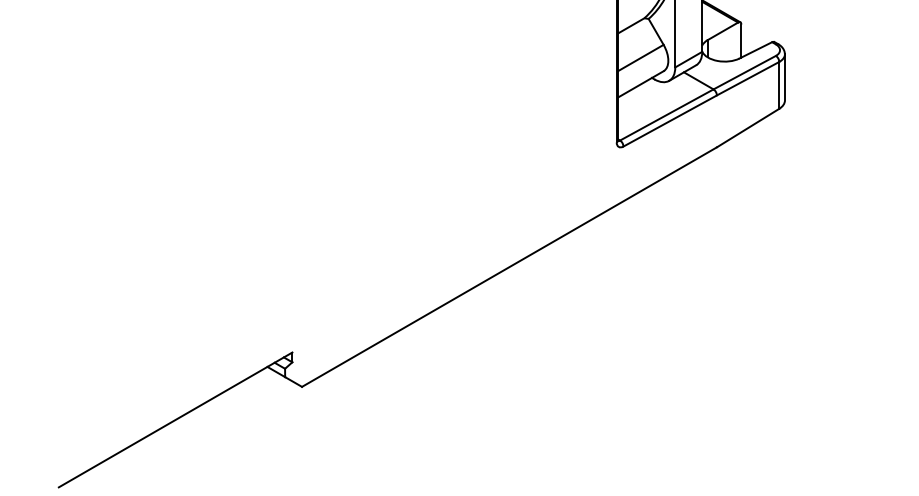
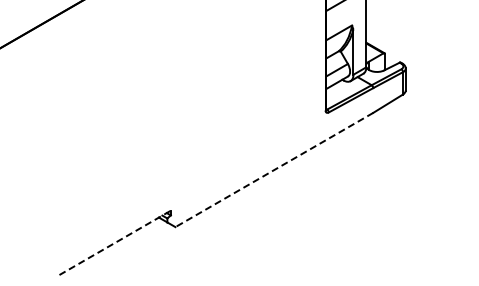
line: (507, 268) -> (273, 170), solid -> dashed
line: (176, 419) -> (115, 242), solid -> dashed

